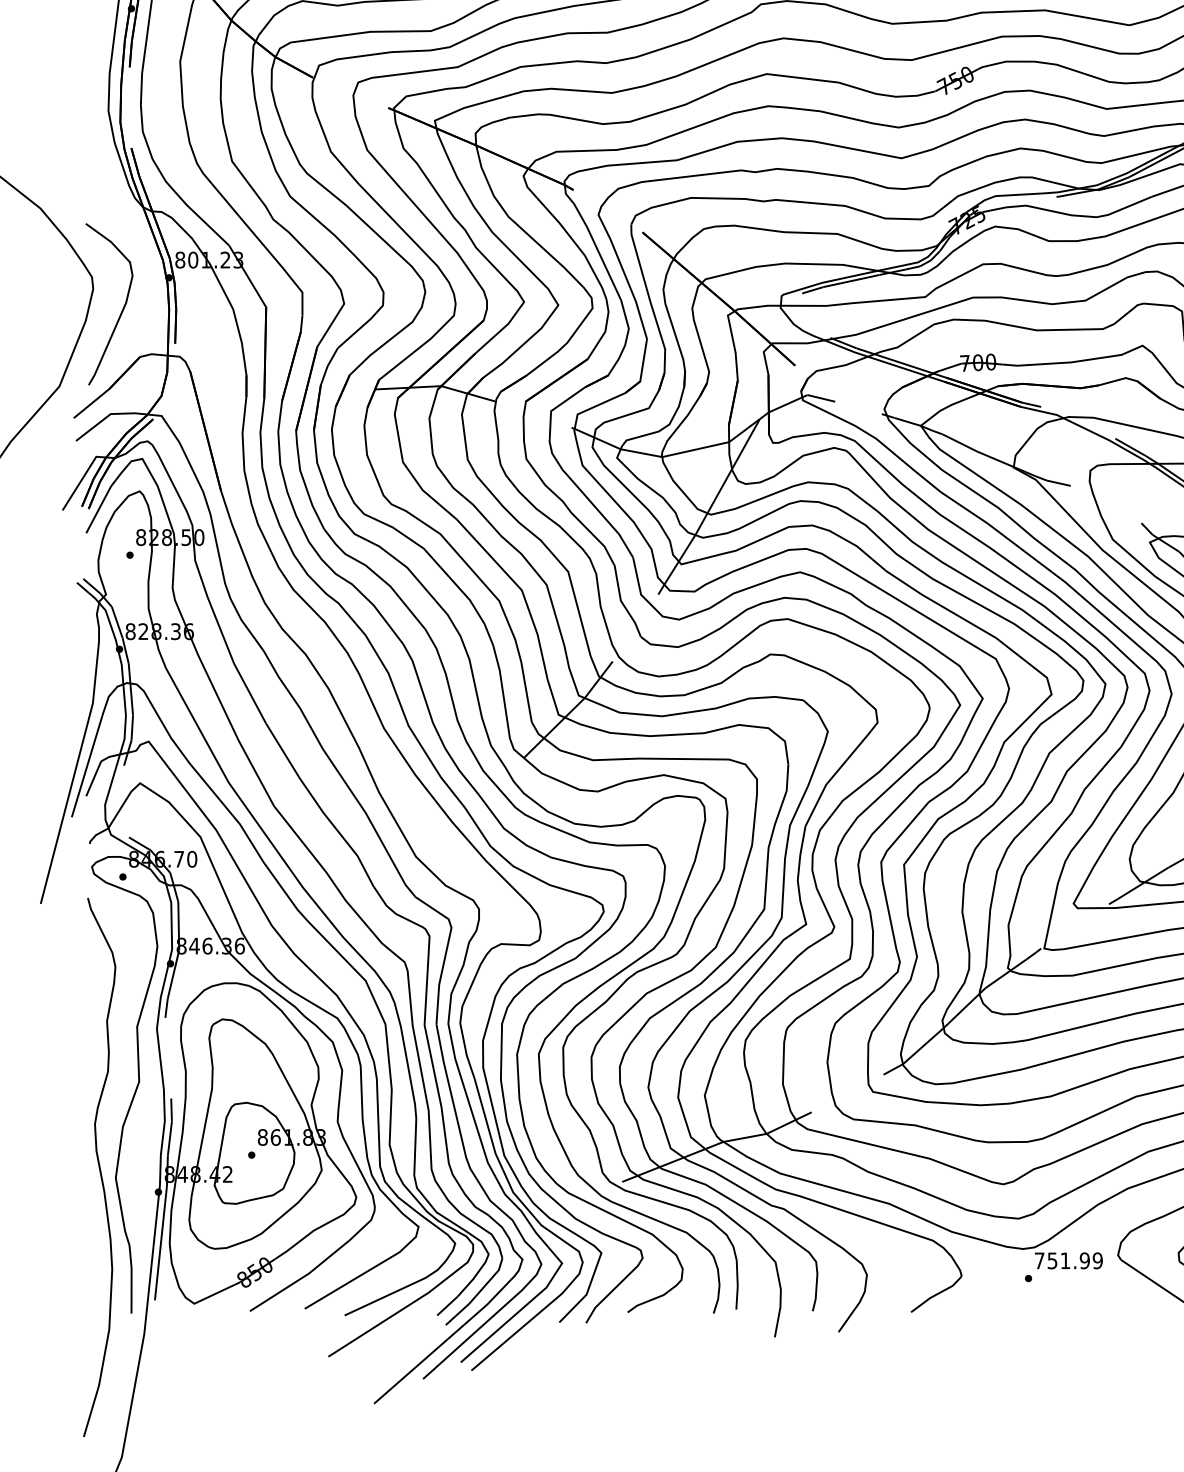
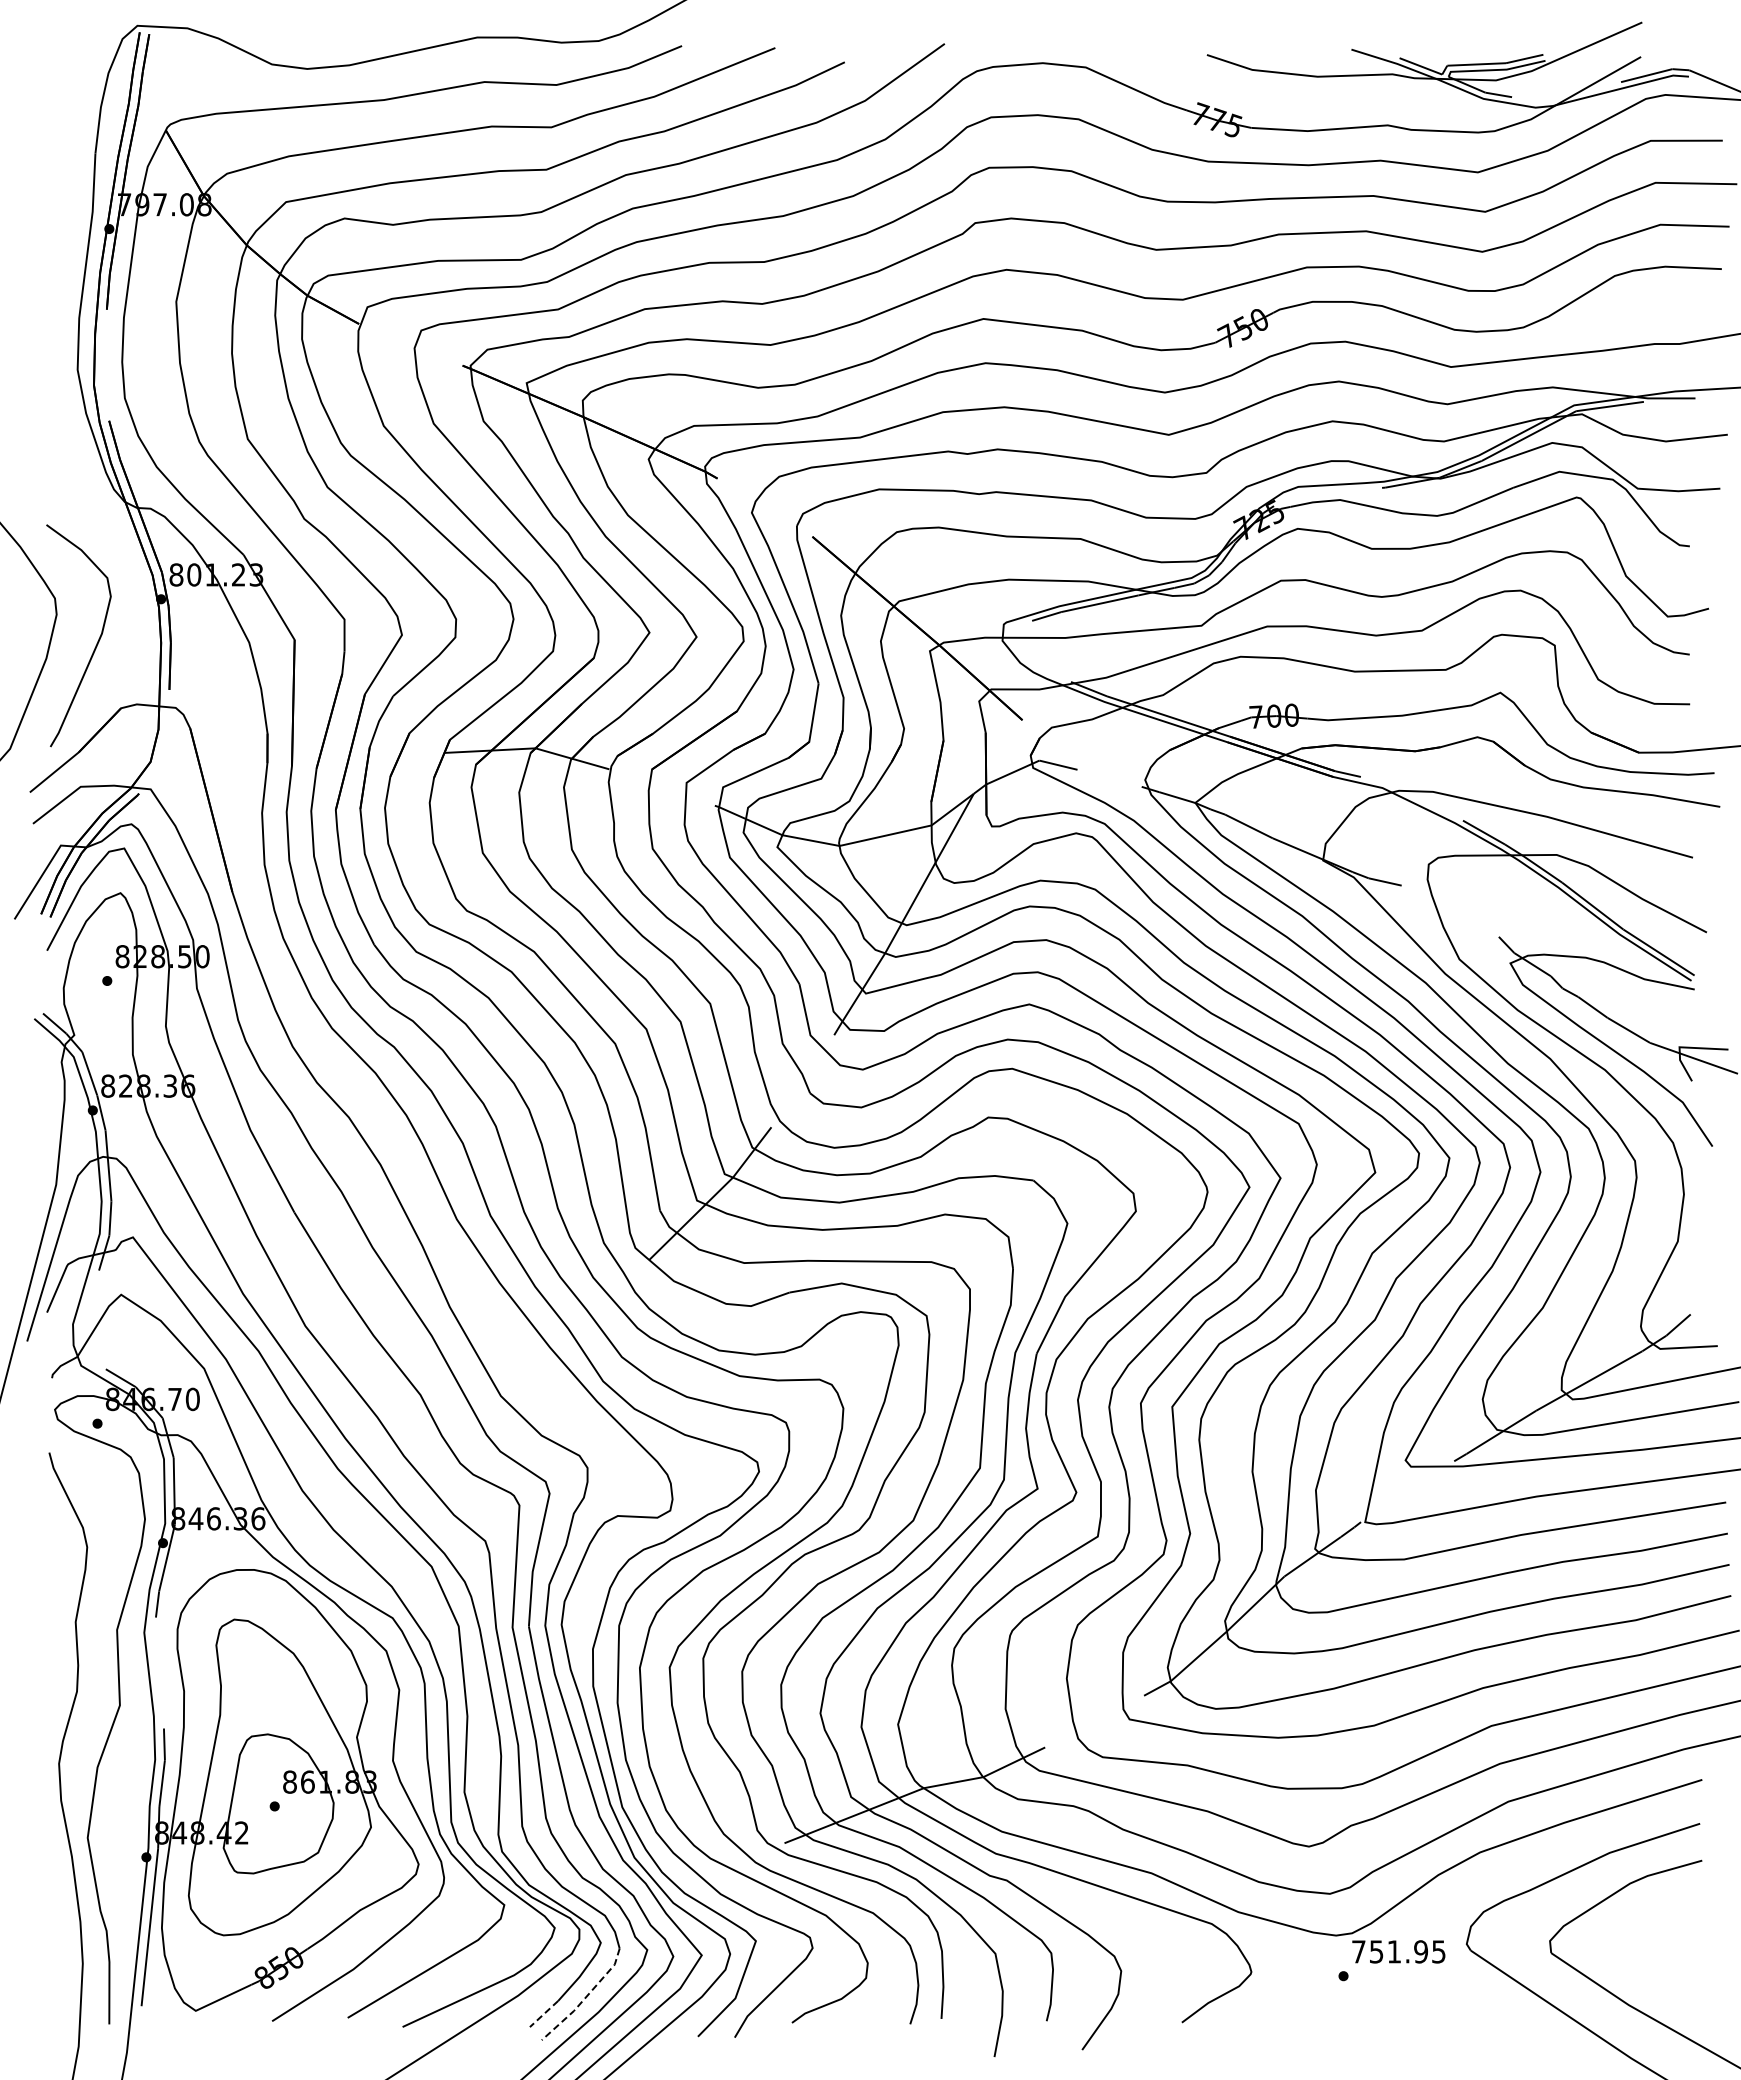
text: (1097, 1260) -> (1438, 1951), 751.99 -> 751.95
line: (477, 1294) -> (585, 1998), solid -> dashed
line: (447, 1306) -> (543, 2014), solid -> dashed

